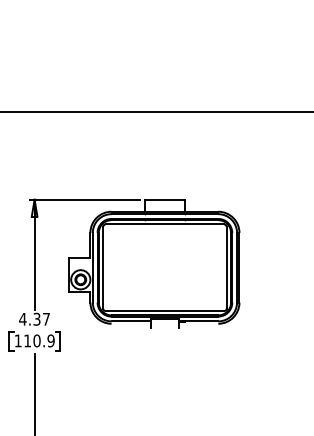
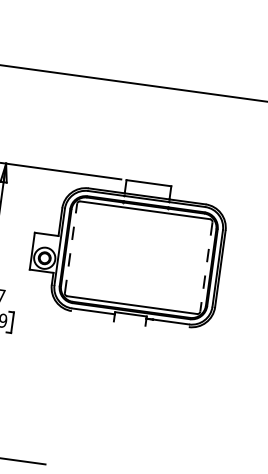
line: (103, 267) -> (71, 248), solid -> dashed
line: (226, 267) -> (206, 266), solid -> dashed

